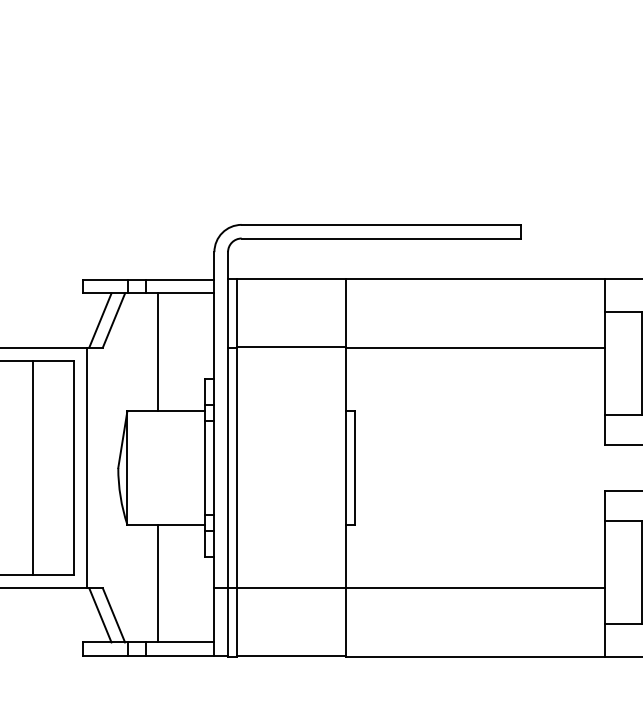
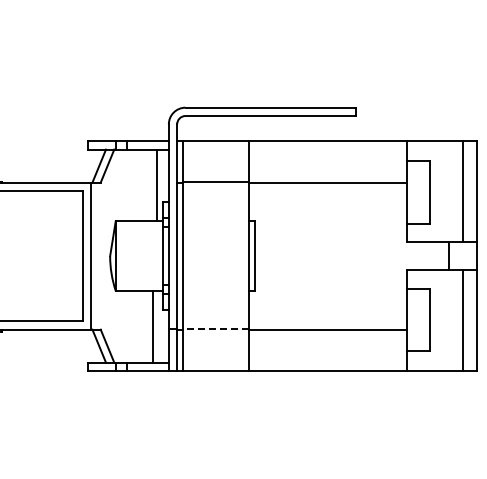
line: (158, 352) -> (156, 185), moved
line: (32, 466) -> (57, 255), removed
line: (158, 583) -> (152, 326), moved
line: (290, 588) -> (215, 329), solid -> dashed

